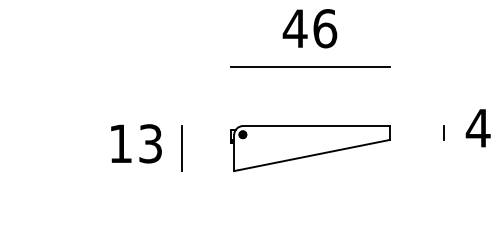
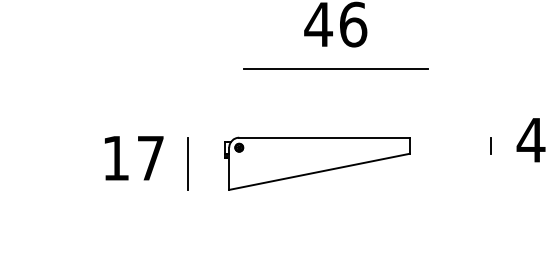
text: (150, 143) -> (150, 157), 13 -> 17
part: (310, 148) -> (317, 163), moved

